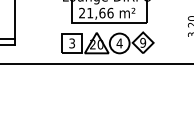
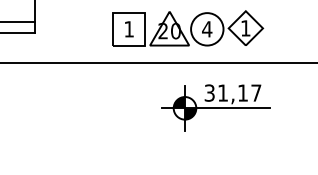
text: (143, 42) -> (246, 27), 9 -> 1
text: (71, 43) -> (128, 29), 3 -> 1
part: (124, 91) -> (215, 108), added

